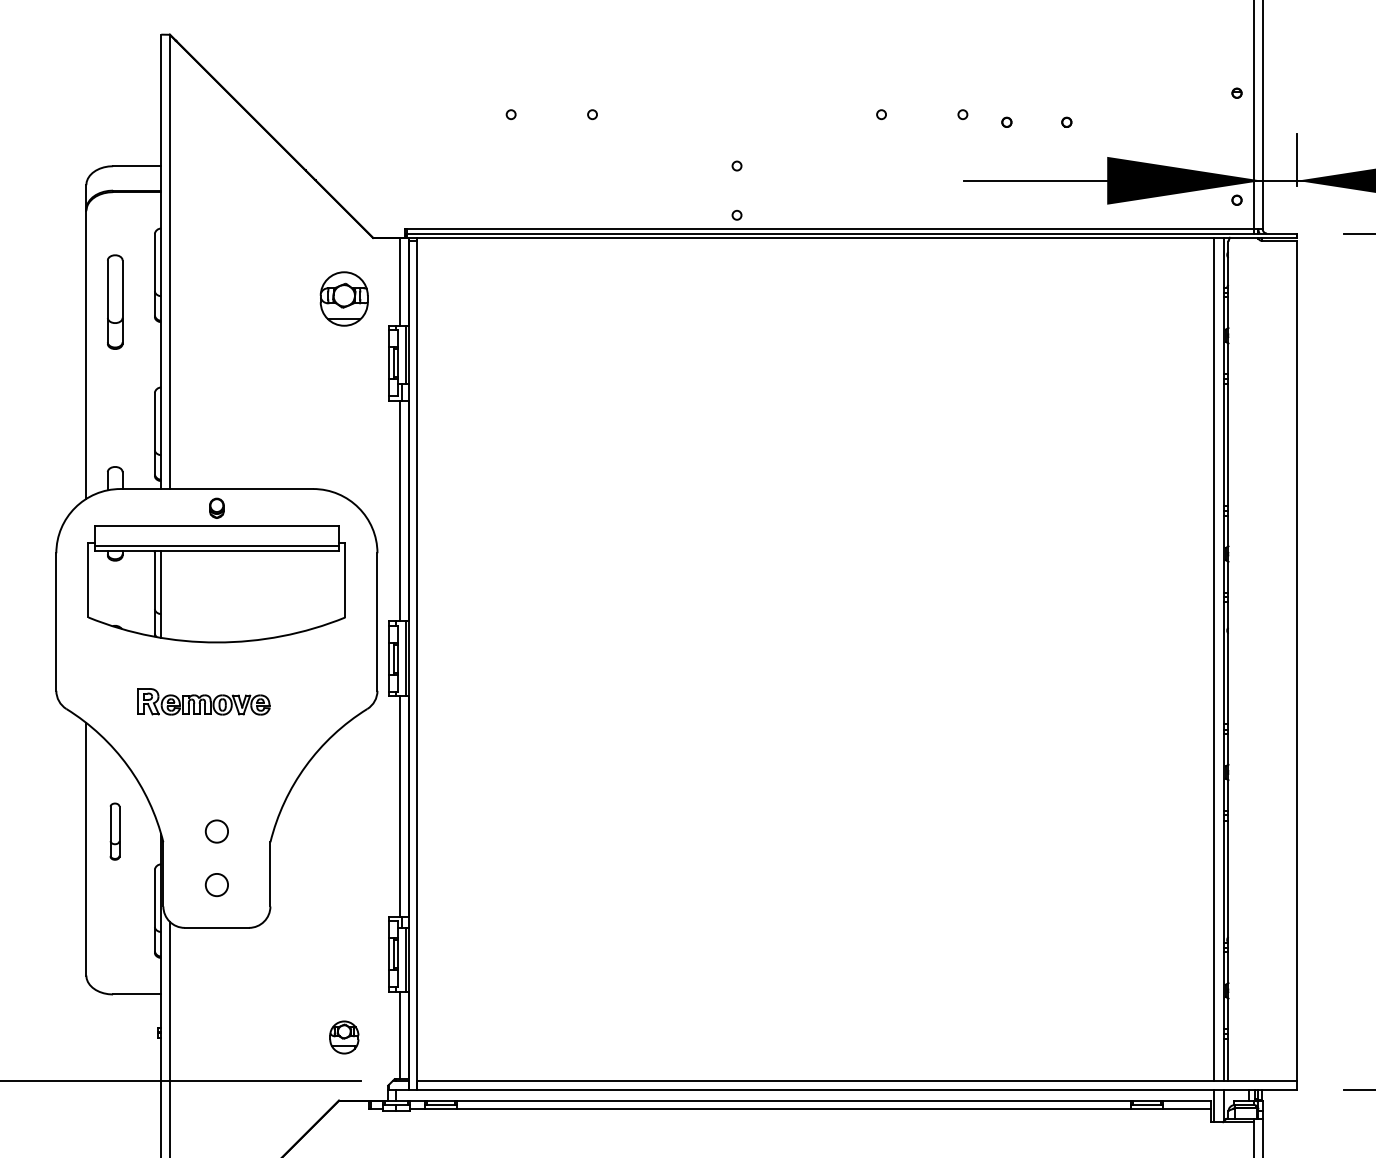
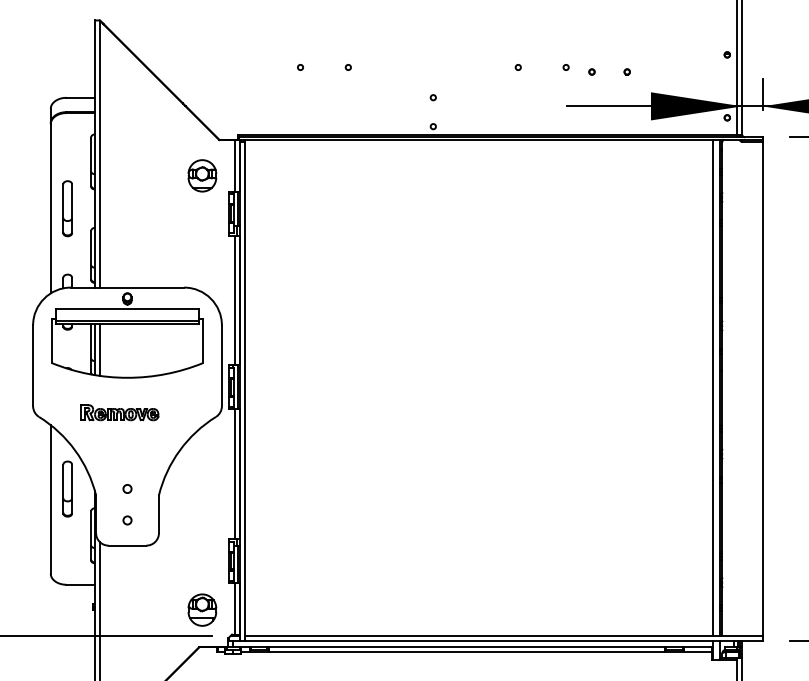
part: (114, 301) -> (67, 208), moved
line: (169, 594) -> (99, 349), added
part: (114, 830) -> (67, 488), size x1.67
circle: (216, 830) -> (127, 488), size x0.62
circle: (216, 885) -> (127, 520), size x0.62
part: (344, 1036) -> (202, 609), size x1.67

